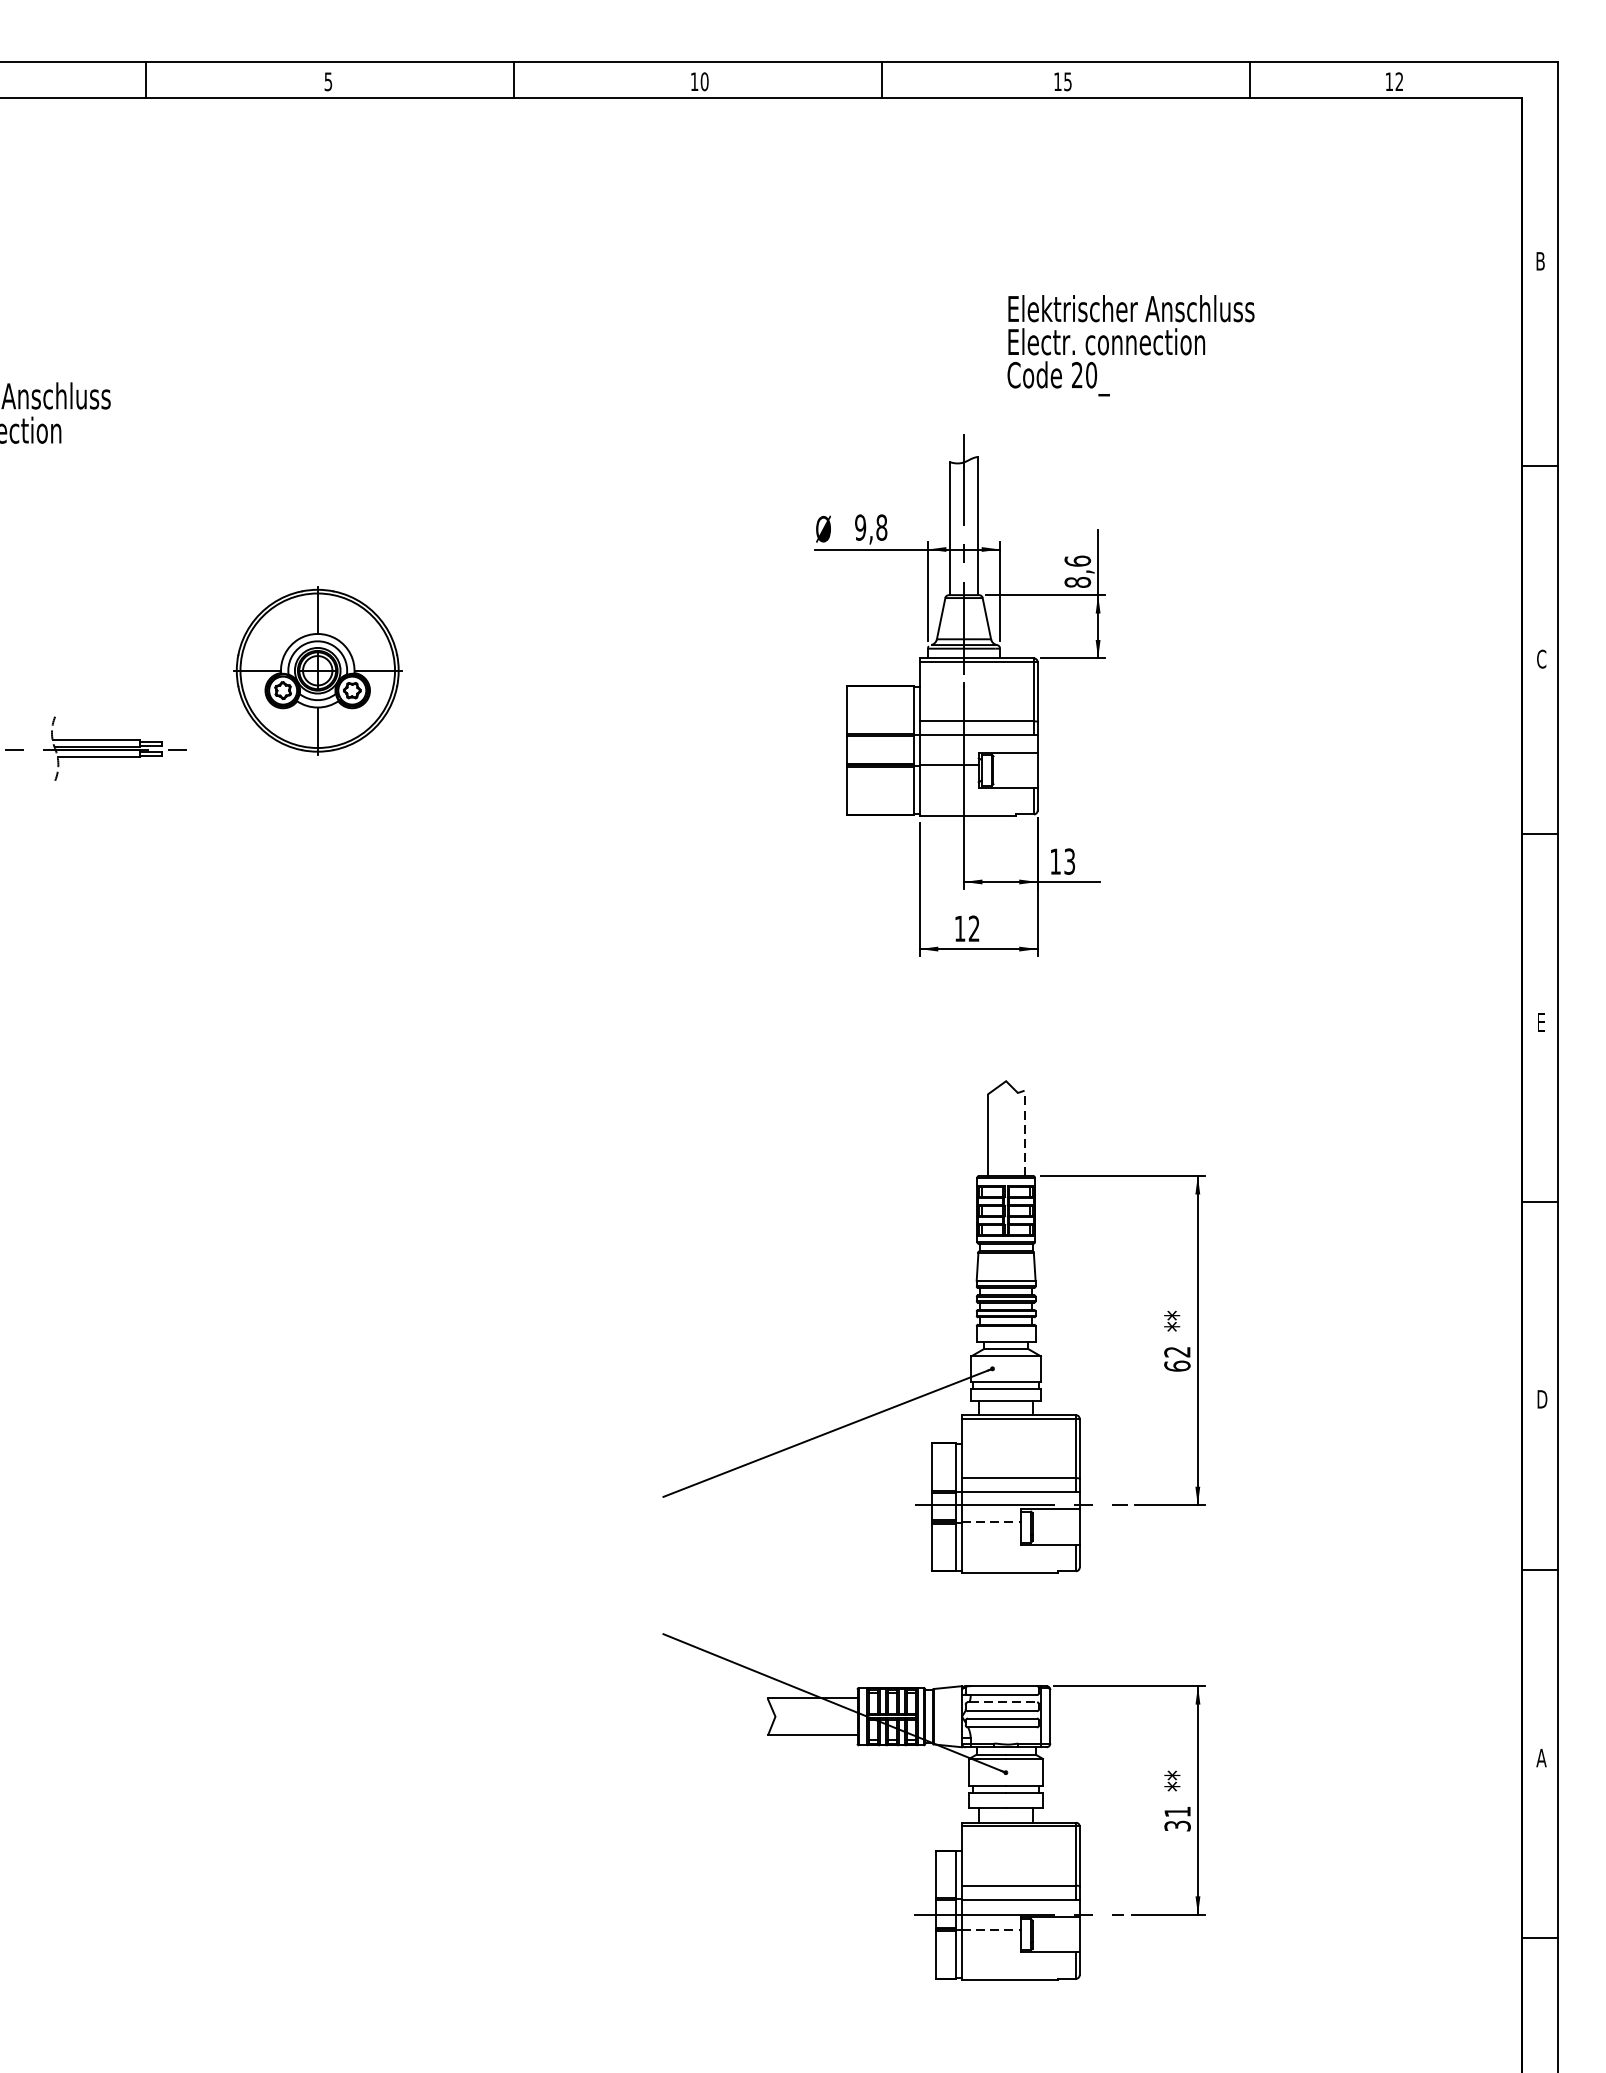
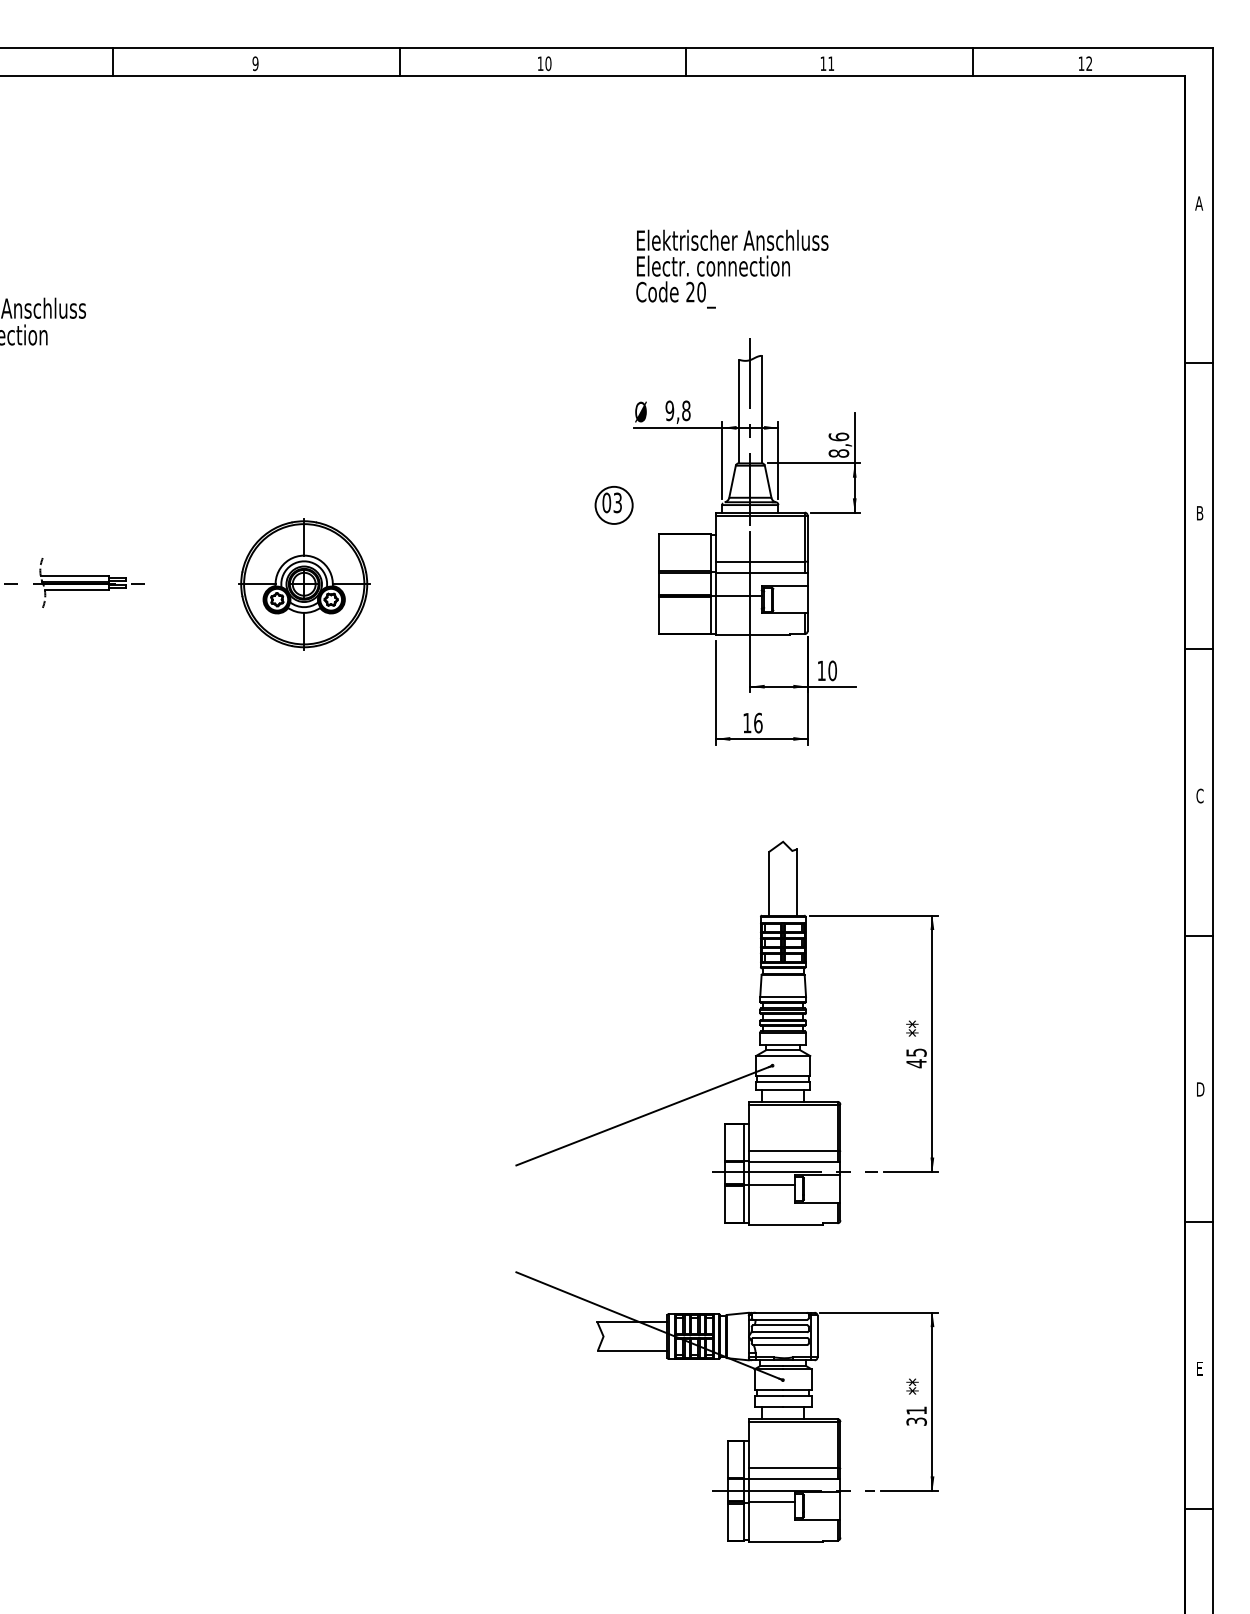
text: (328, 81) -> (255, 63), 5 -> 9
text: (1068, 81) -> (831, 63), 15 -> 11
text: (1540, 261) -> (1199, 203), B -> A
text: (1131, 344) -> (732, 268), moved
part: (788, 649) -> (613, 505), added
text: (1540, 658) -> (1199, 512), C -> B
part: (318, 671) -> (304, 584), moved
text: (1069, 861) -> (832, 670), 13 -> 10
text: (974, 927) -> (758, 722), 12 -> 16
text: (1540, 1021) -> (1199, 795), E -> C
line: (1024, 1132) -> (797, 881), dashed -> solid
text: (1177, 1359) -> (916, 1058), 62 -> 45
line: (991, 1522) -> (771, 1185), dashed -> solid
line: (1004, 1702) -> (781, 1325), dashed -> solid
text: (1540, 1757) -> (1199, 1368), A -> E
line: (991, 1929) -> (771, 1502), dashed -> solid

